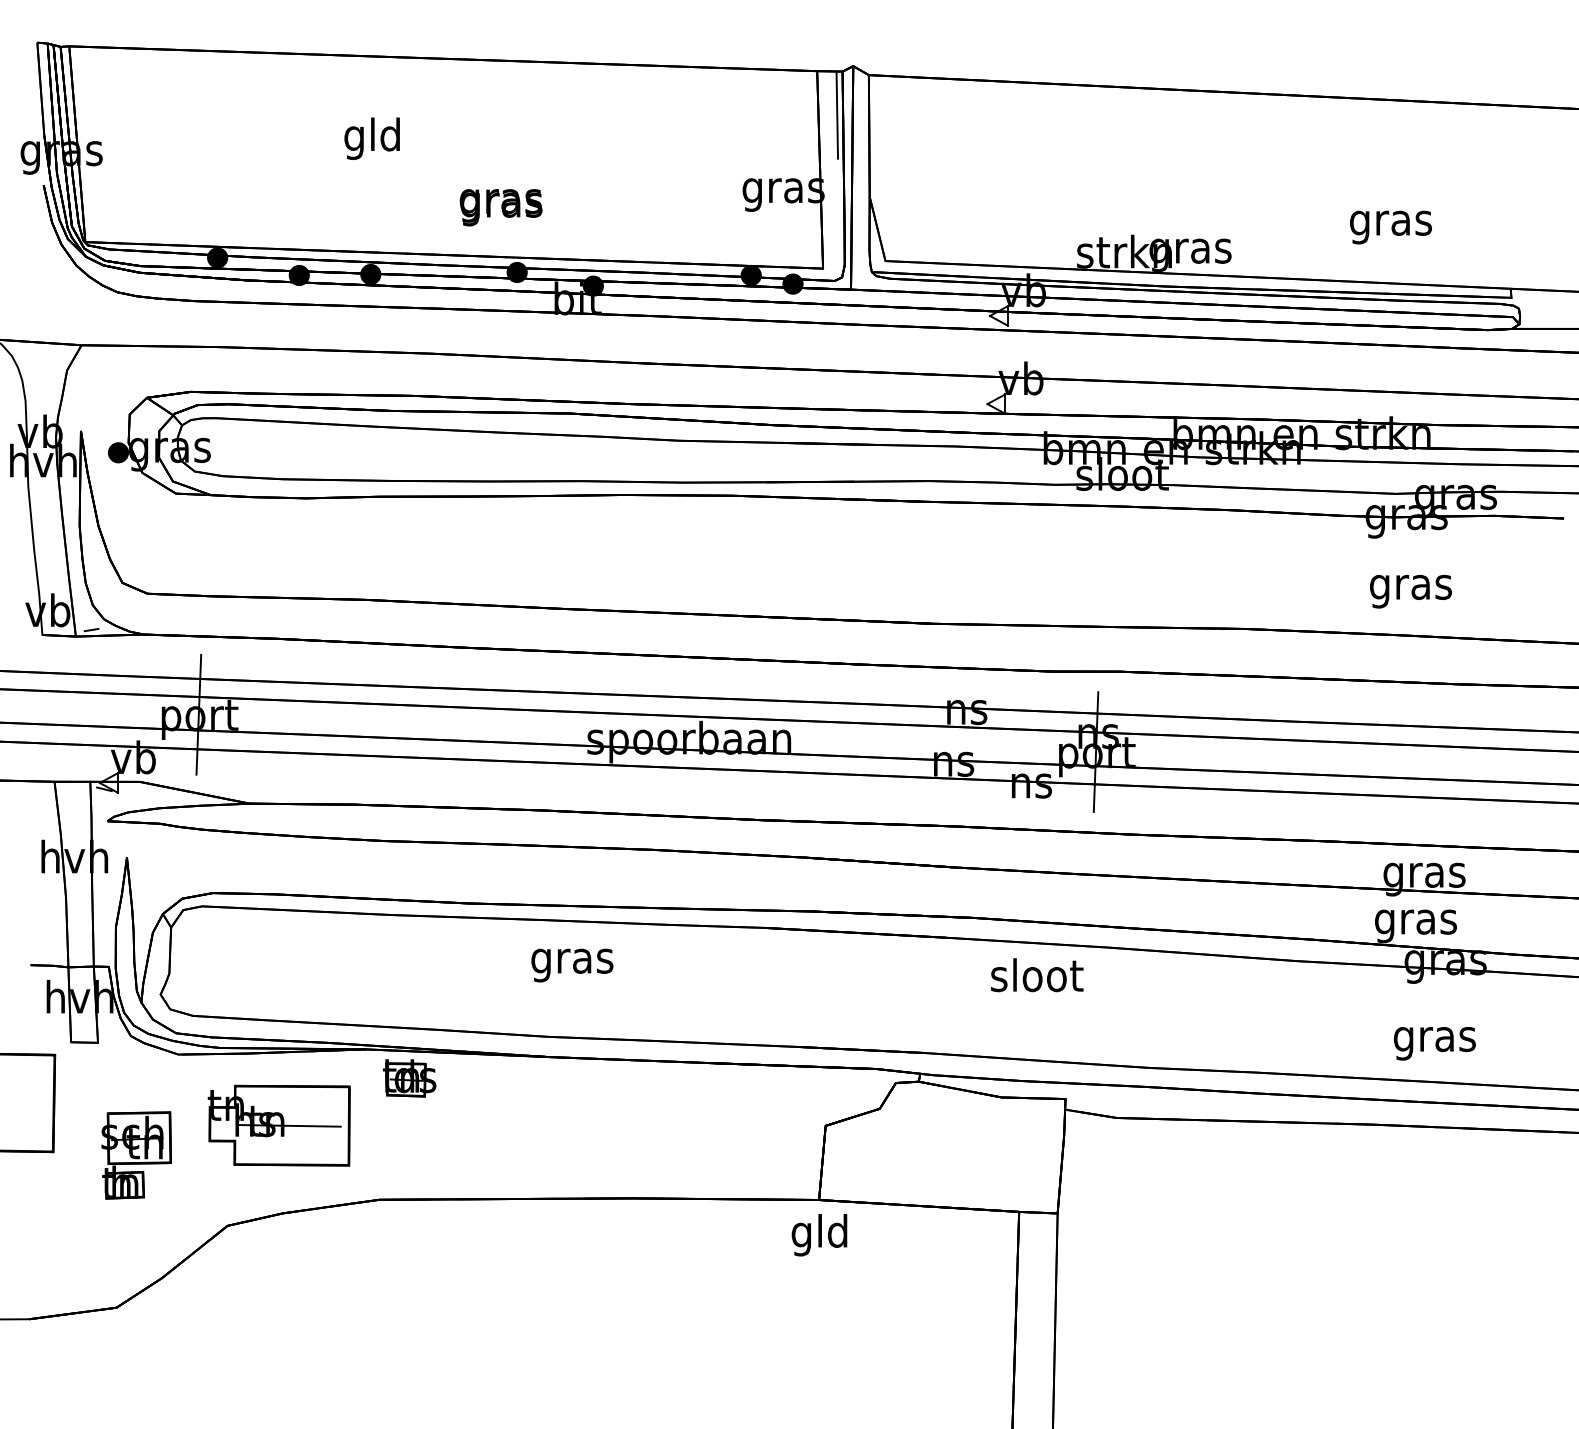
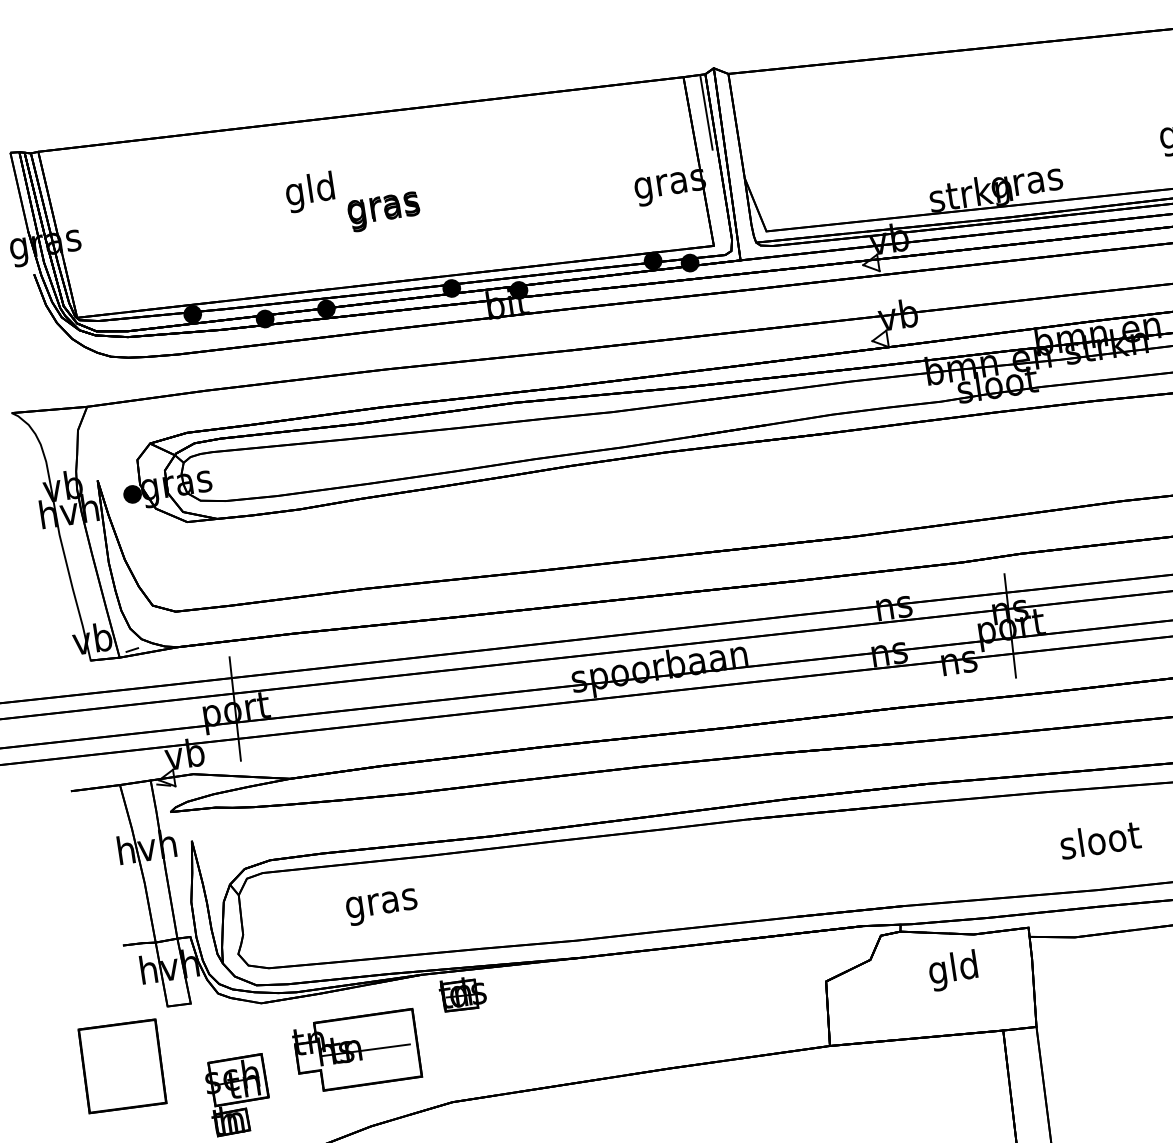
text: (500, 207) -> (383, 211), moved
text: (572, 965) -> (382, 907), moved
text: (1037, 975) -> (1100, 840), moved
text: (819, 1235) -> (953, 970), moved

